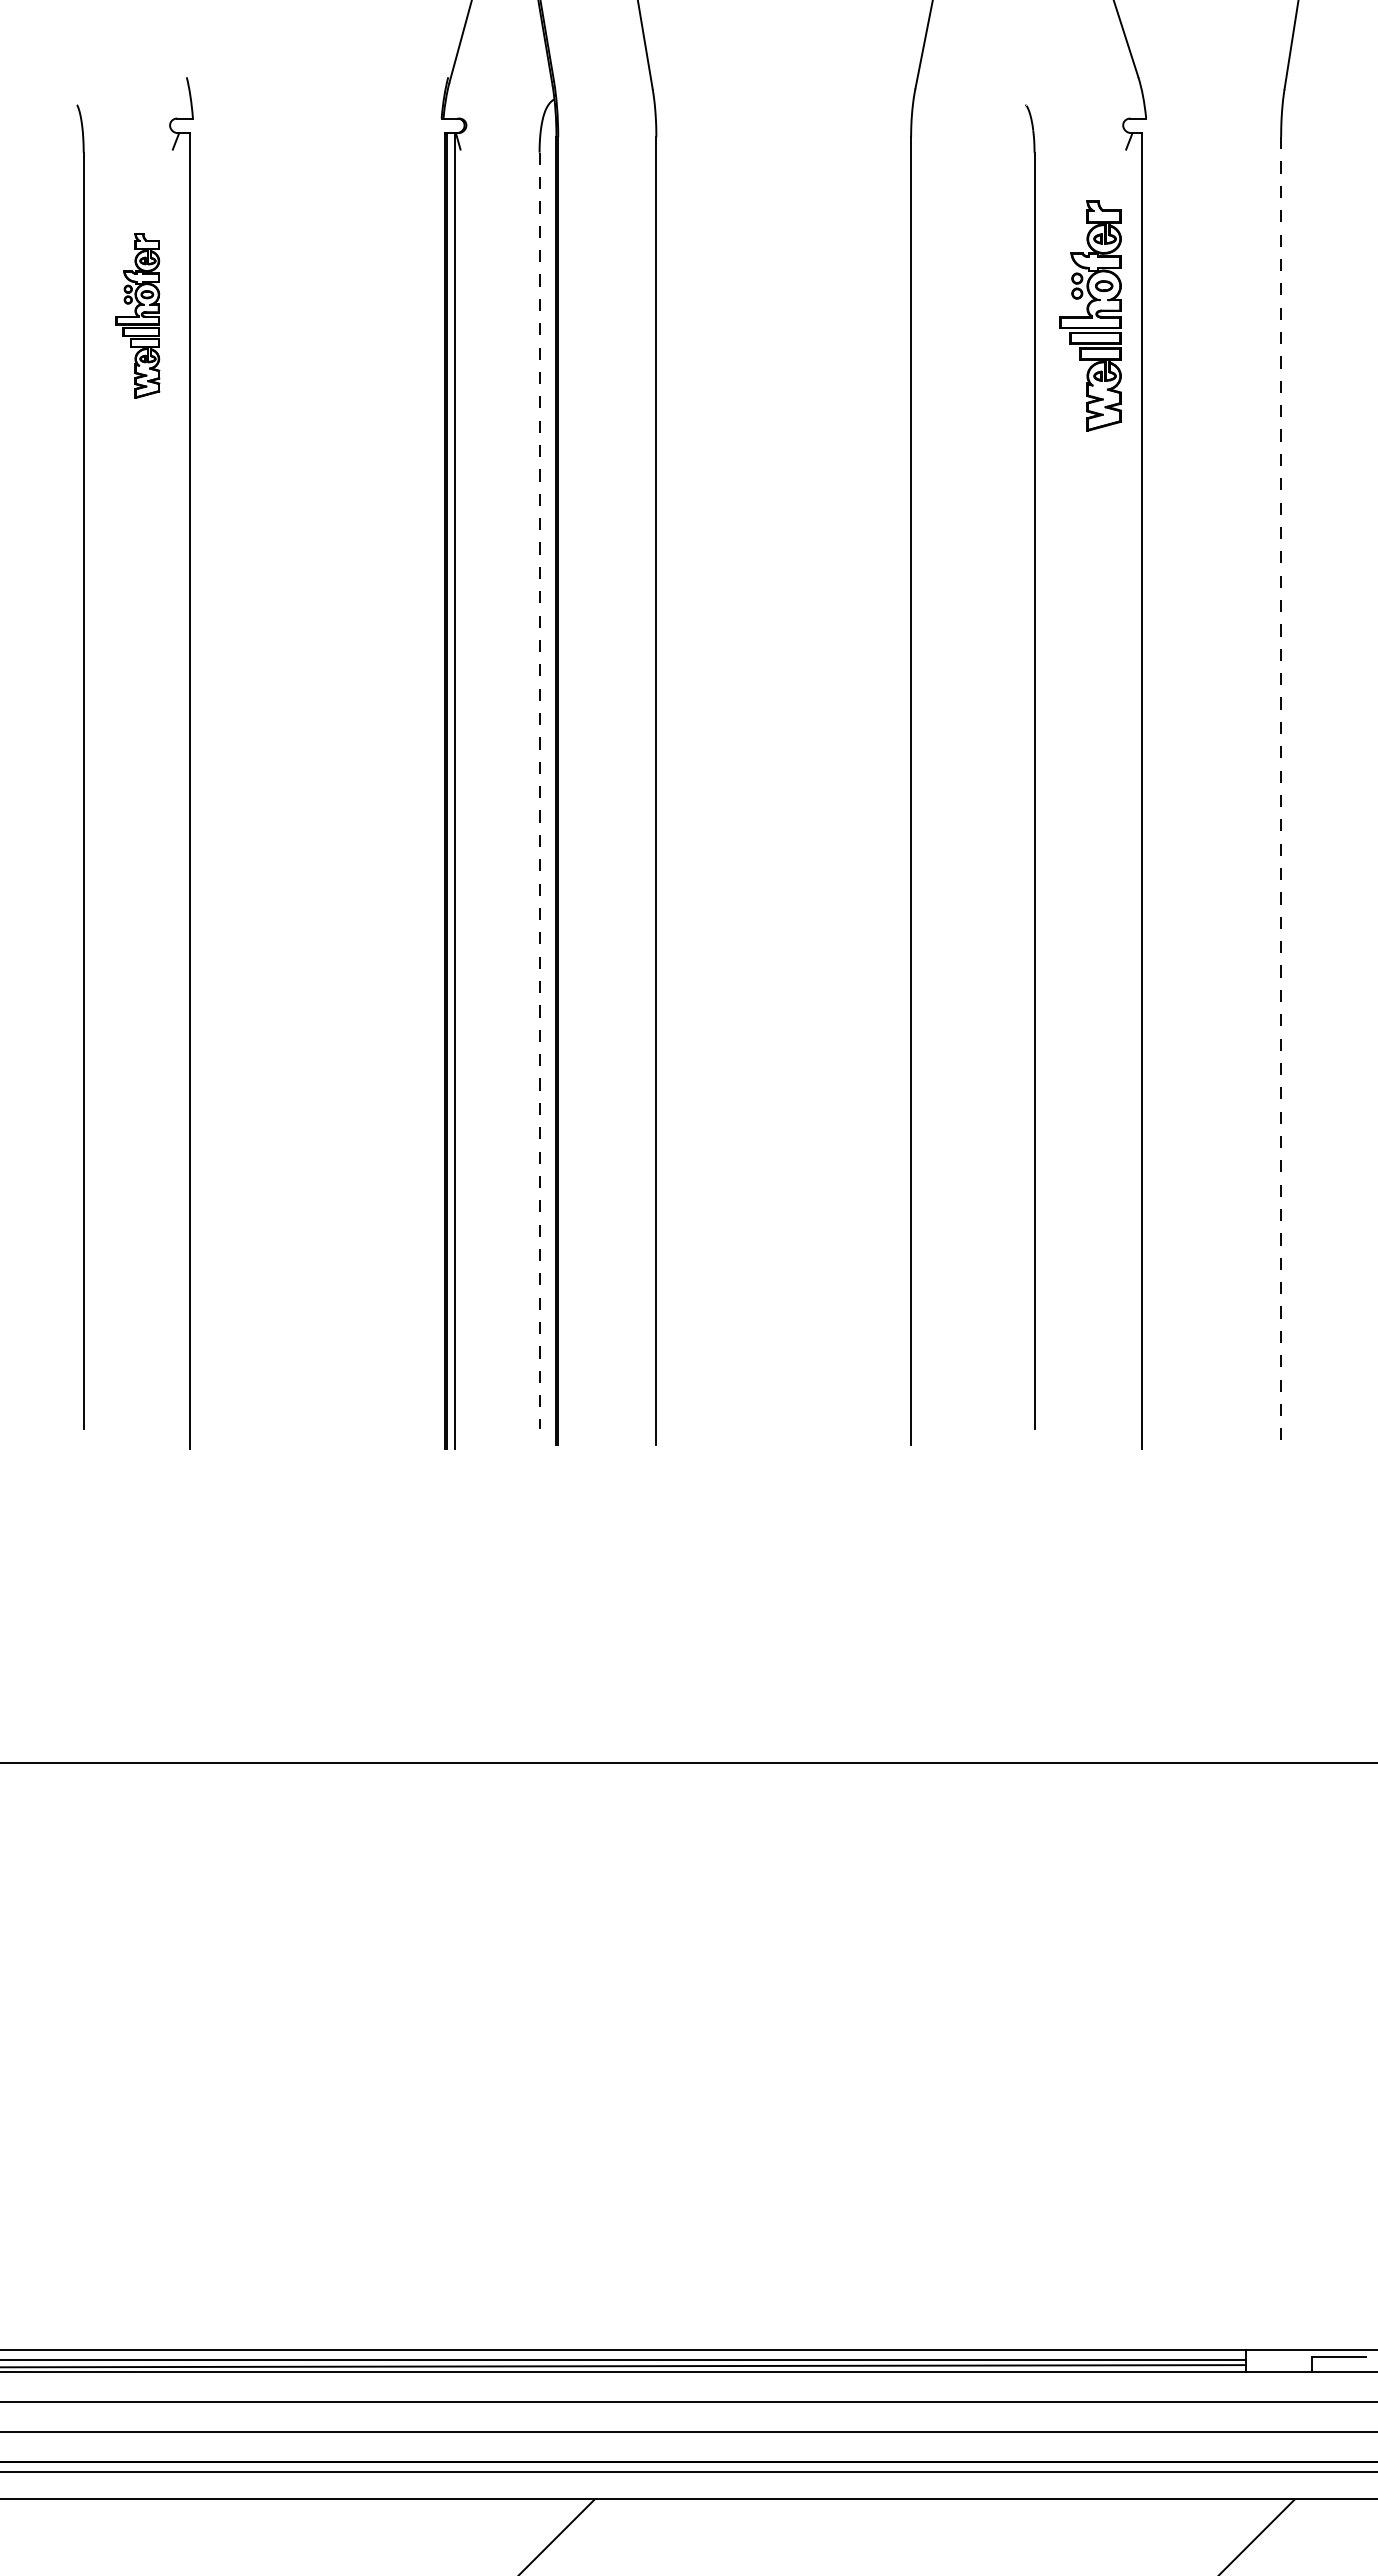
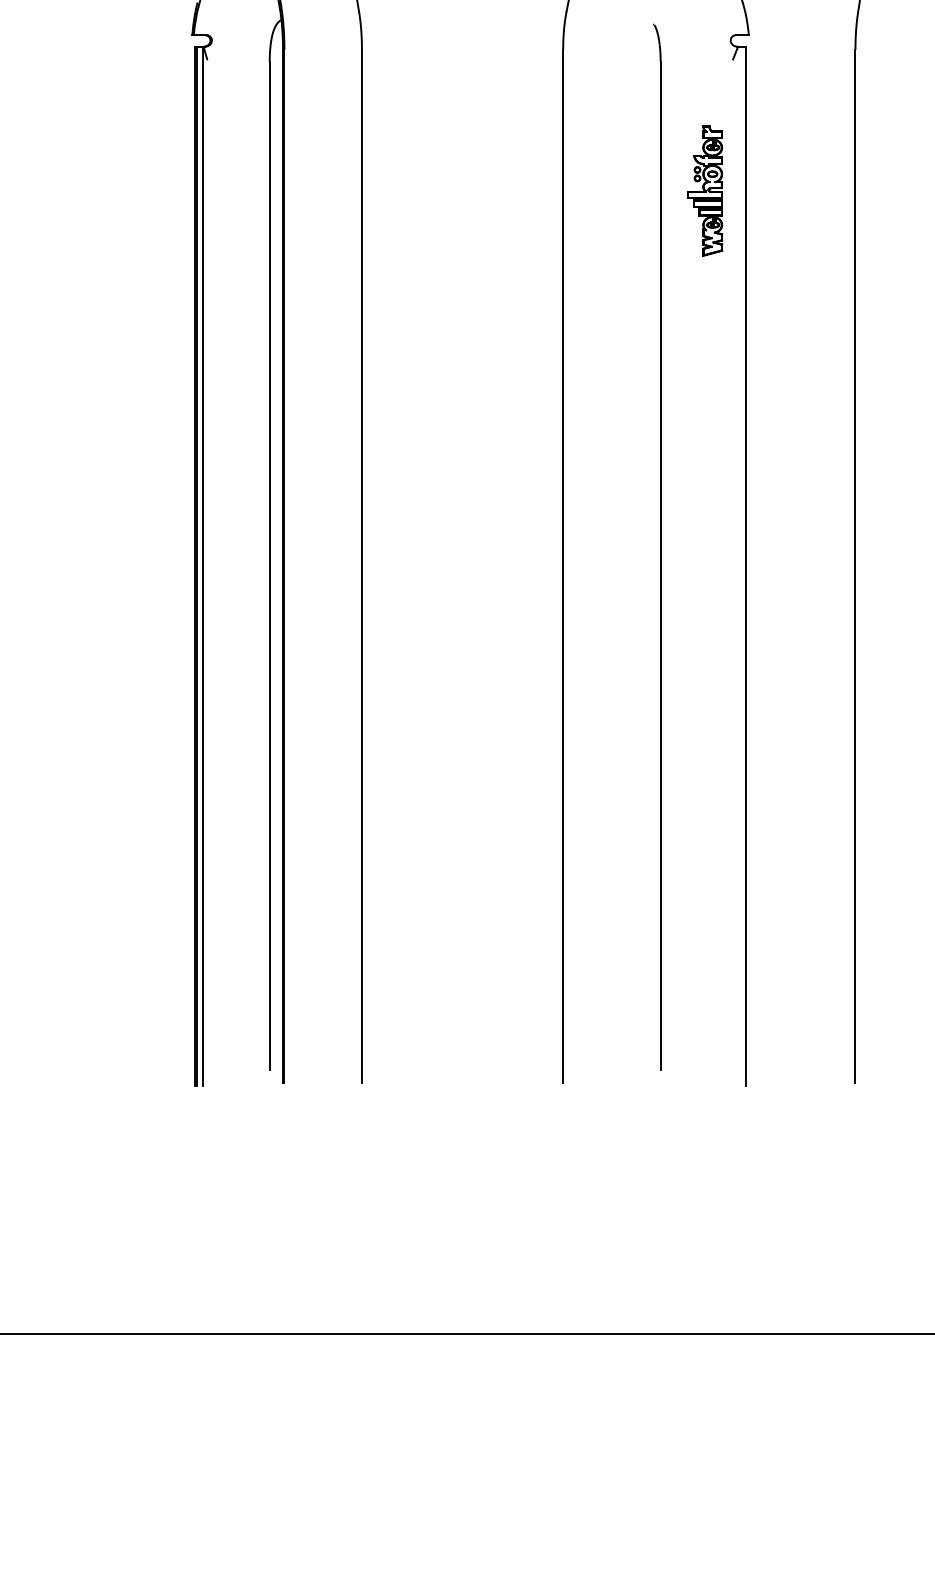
part: (1090, 315) -> (704, 190), size x0.71
line: (1281, 790) -> (855, 565), dashed -> solid
line: (539, 791) -> (269, 566), dashed -> solid

